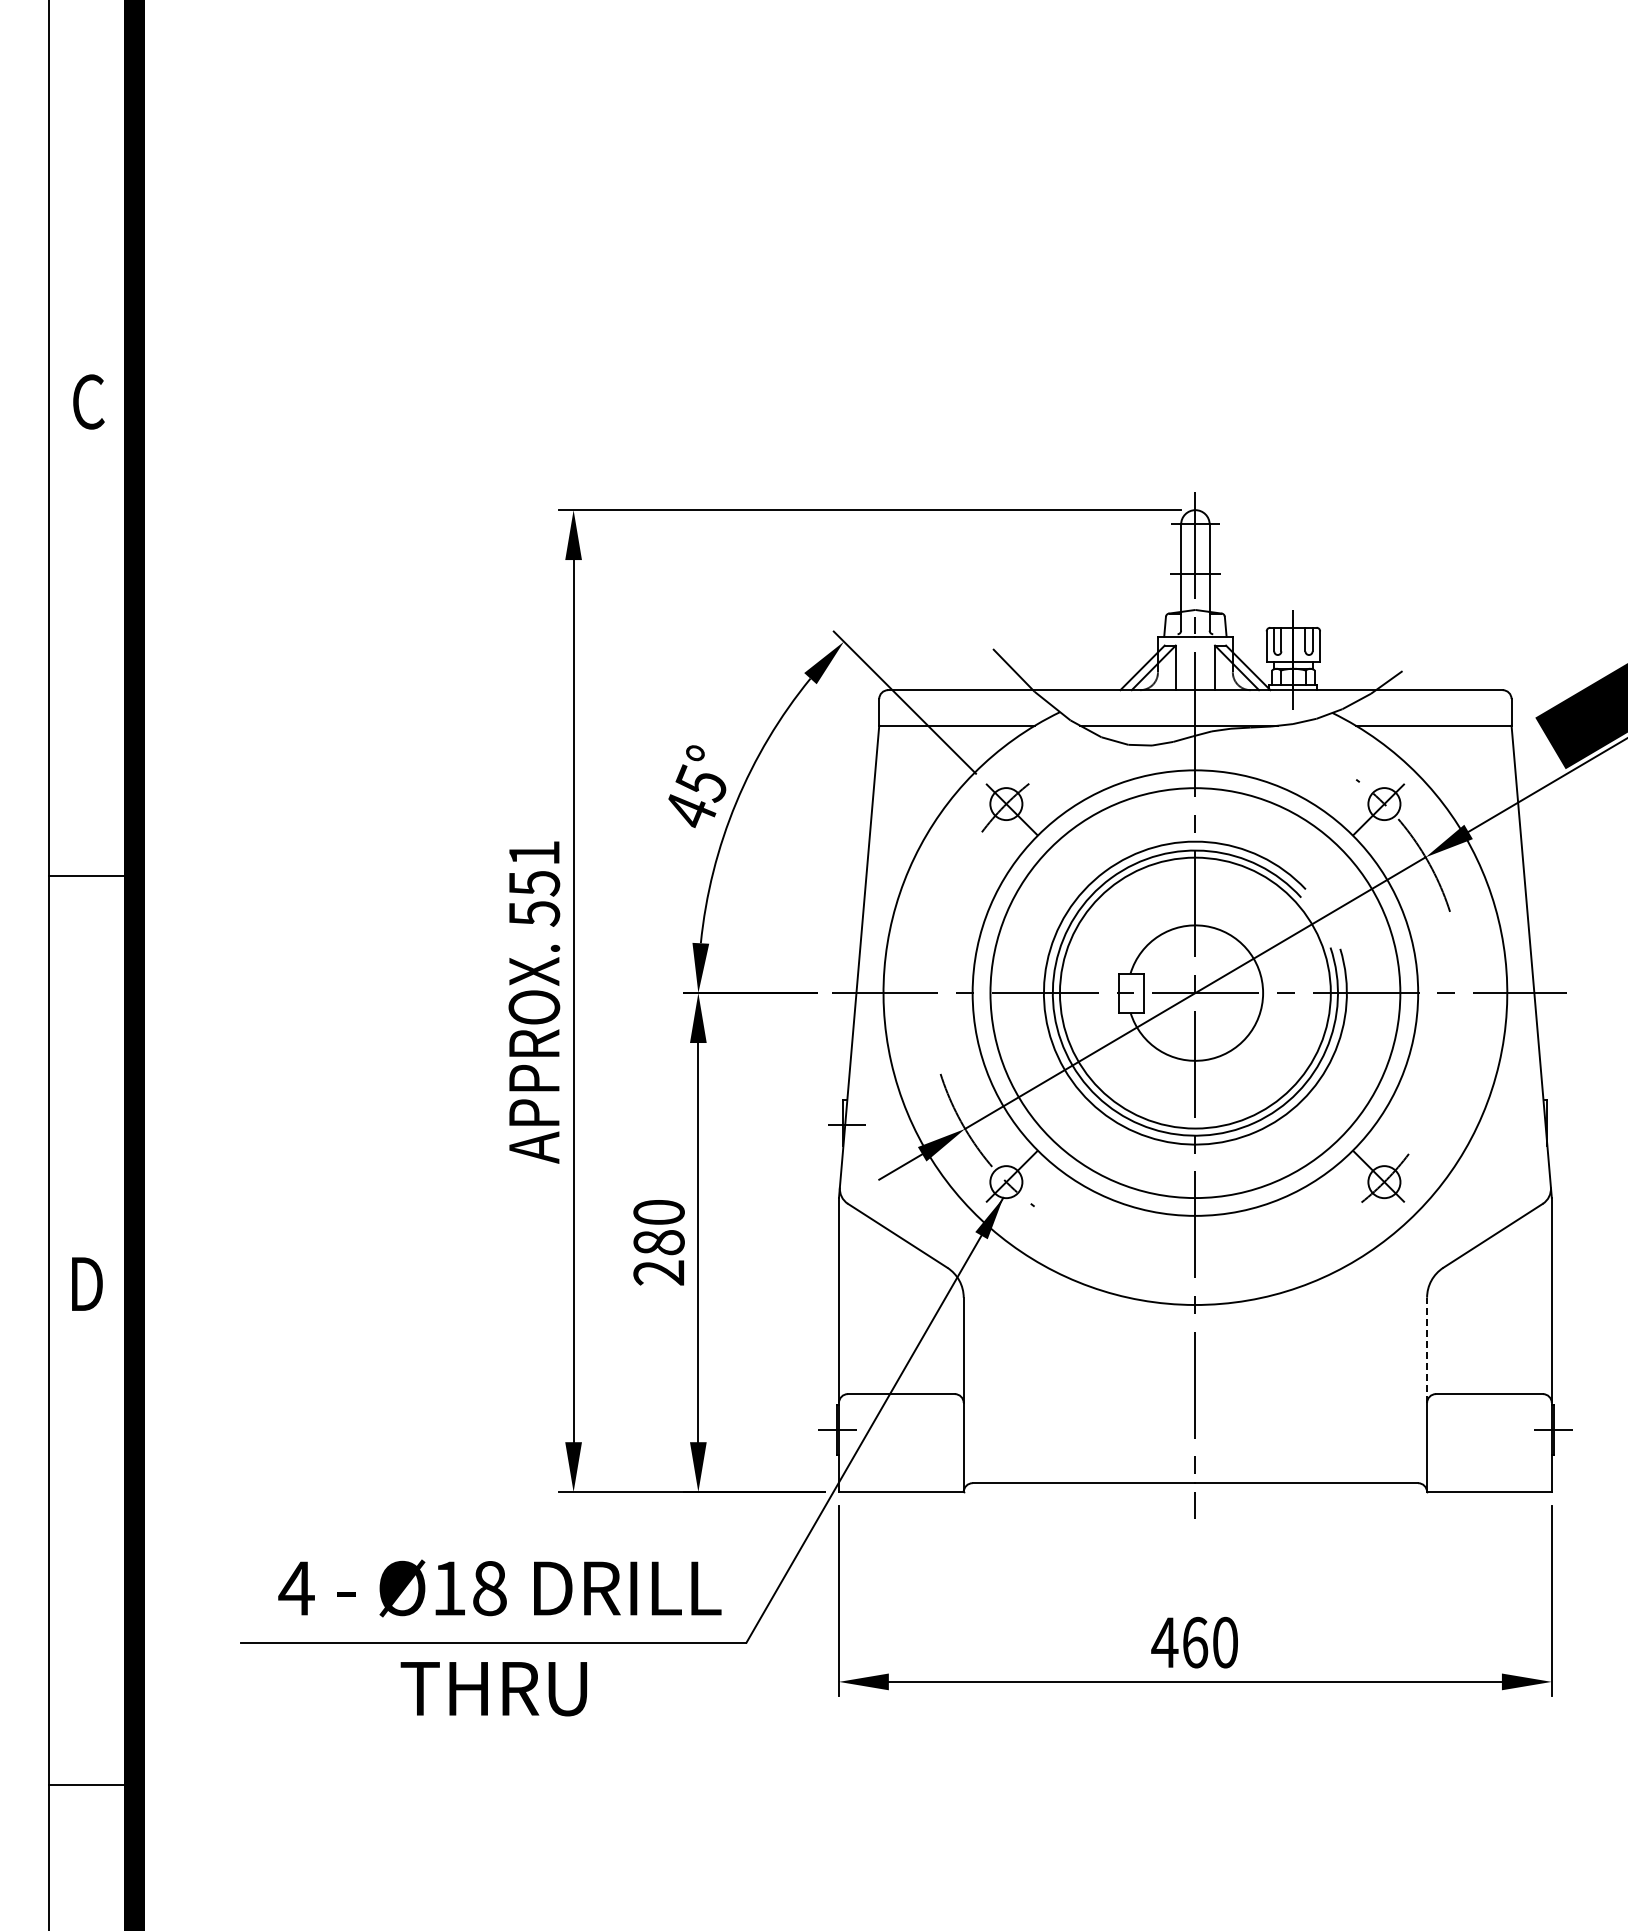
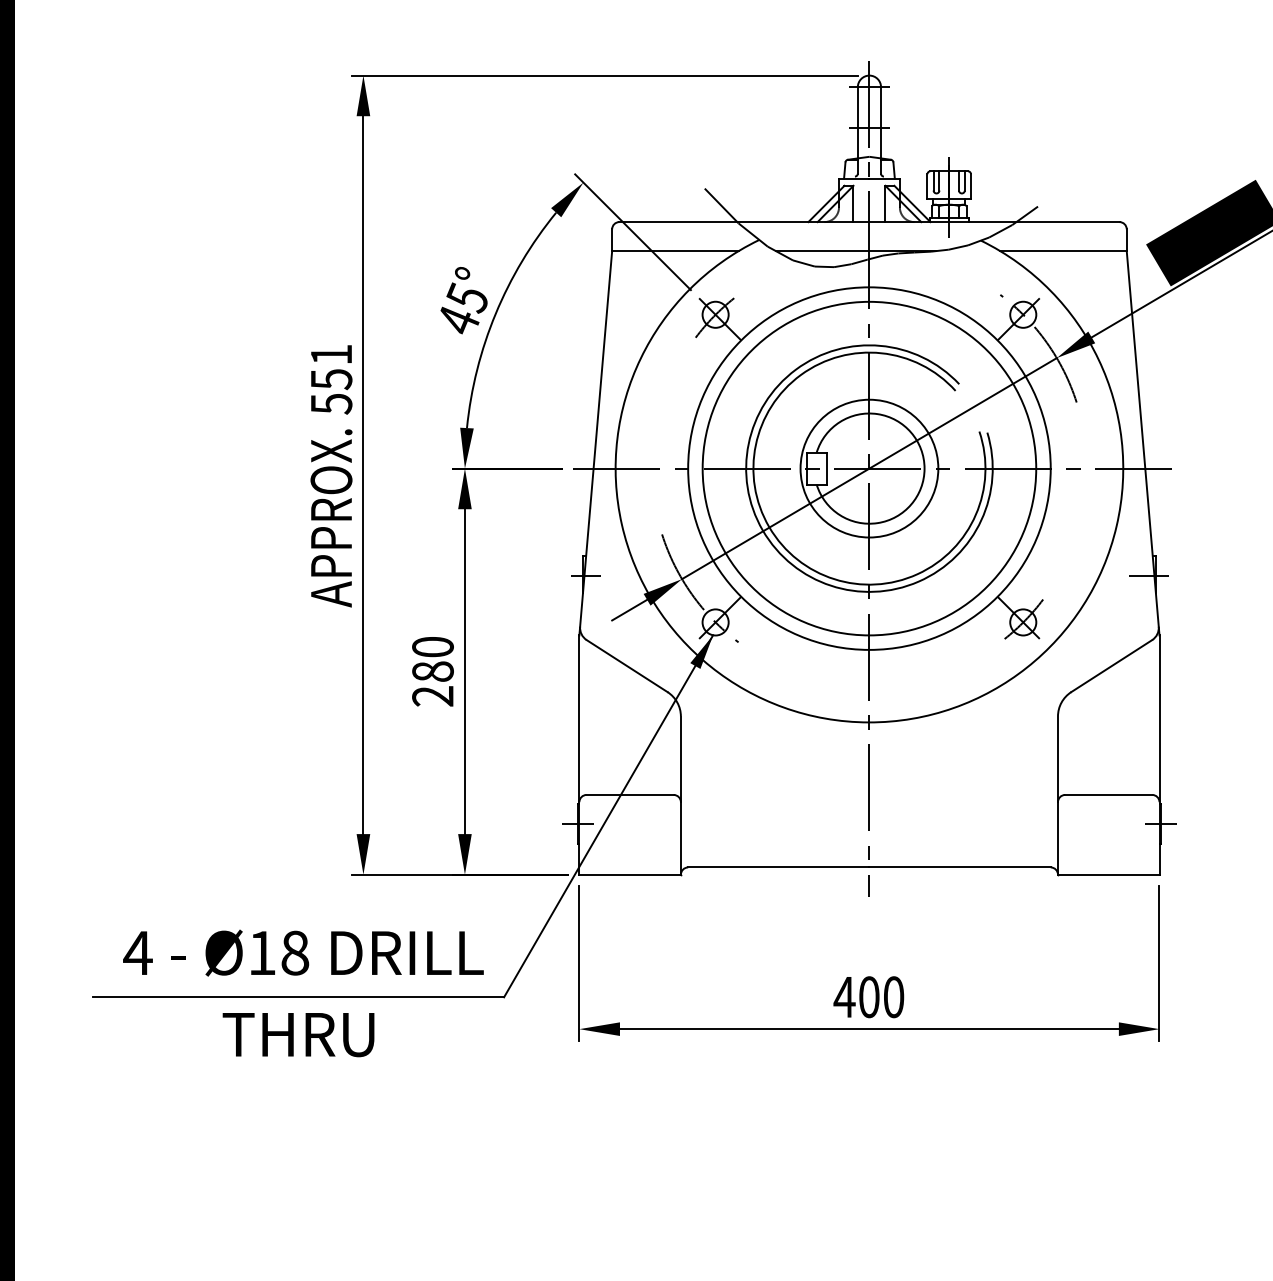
circle: (1195, 992) -> (869, 468), size x0.62
line: (1538, 1125) -> (1148, 576), added
line: (1427, 1350) -> (1058, 759), dashed -> solid
text: (1195, 1642) -> (869, 997), 460 -> 400

